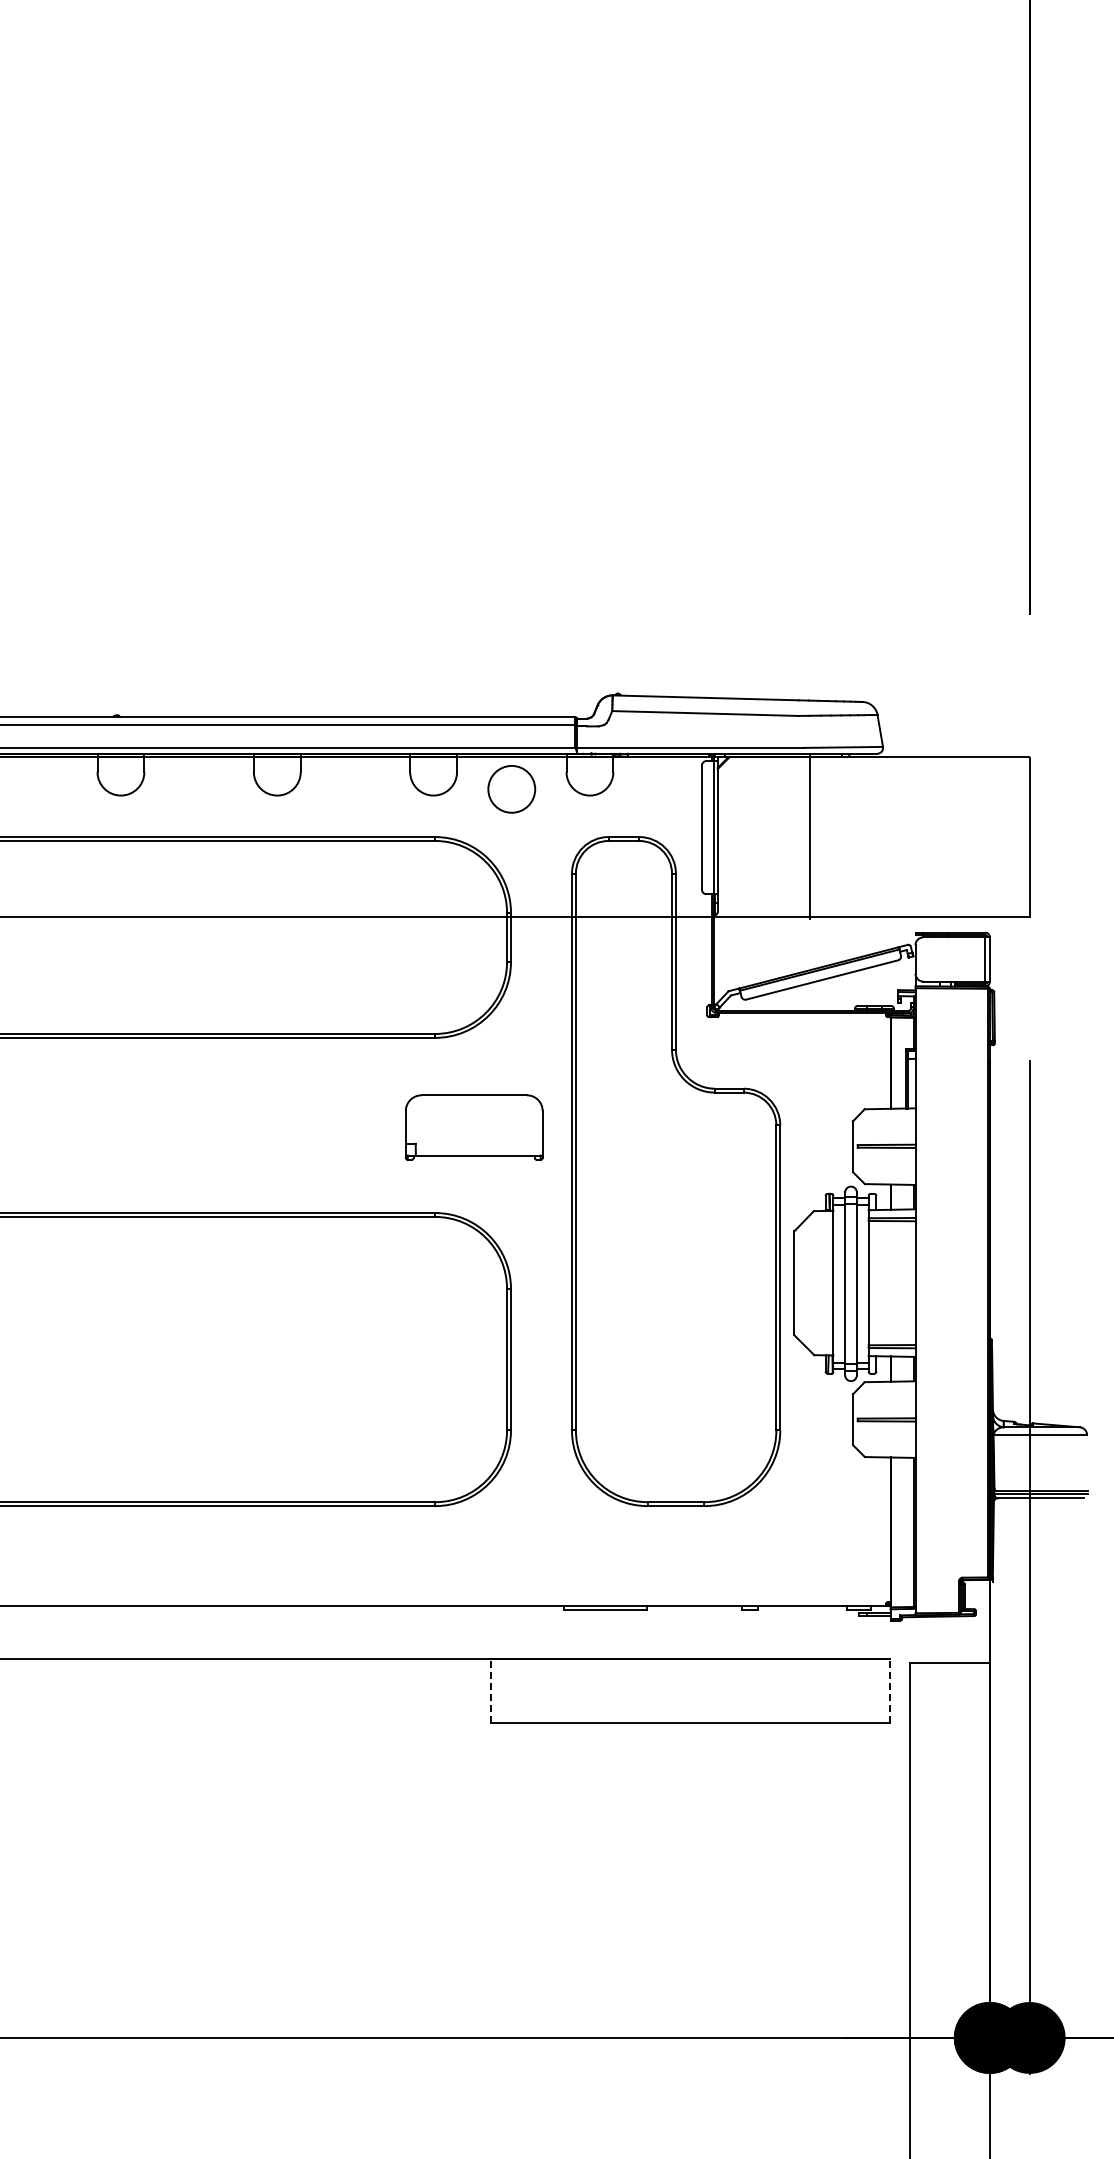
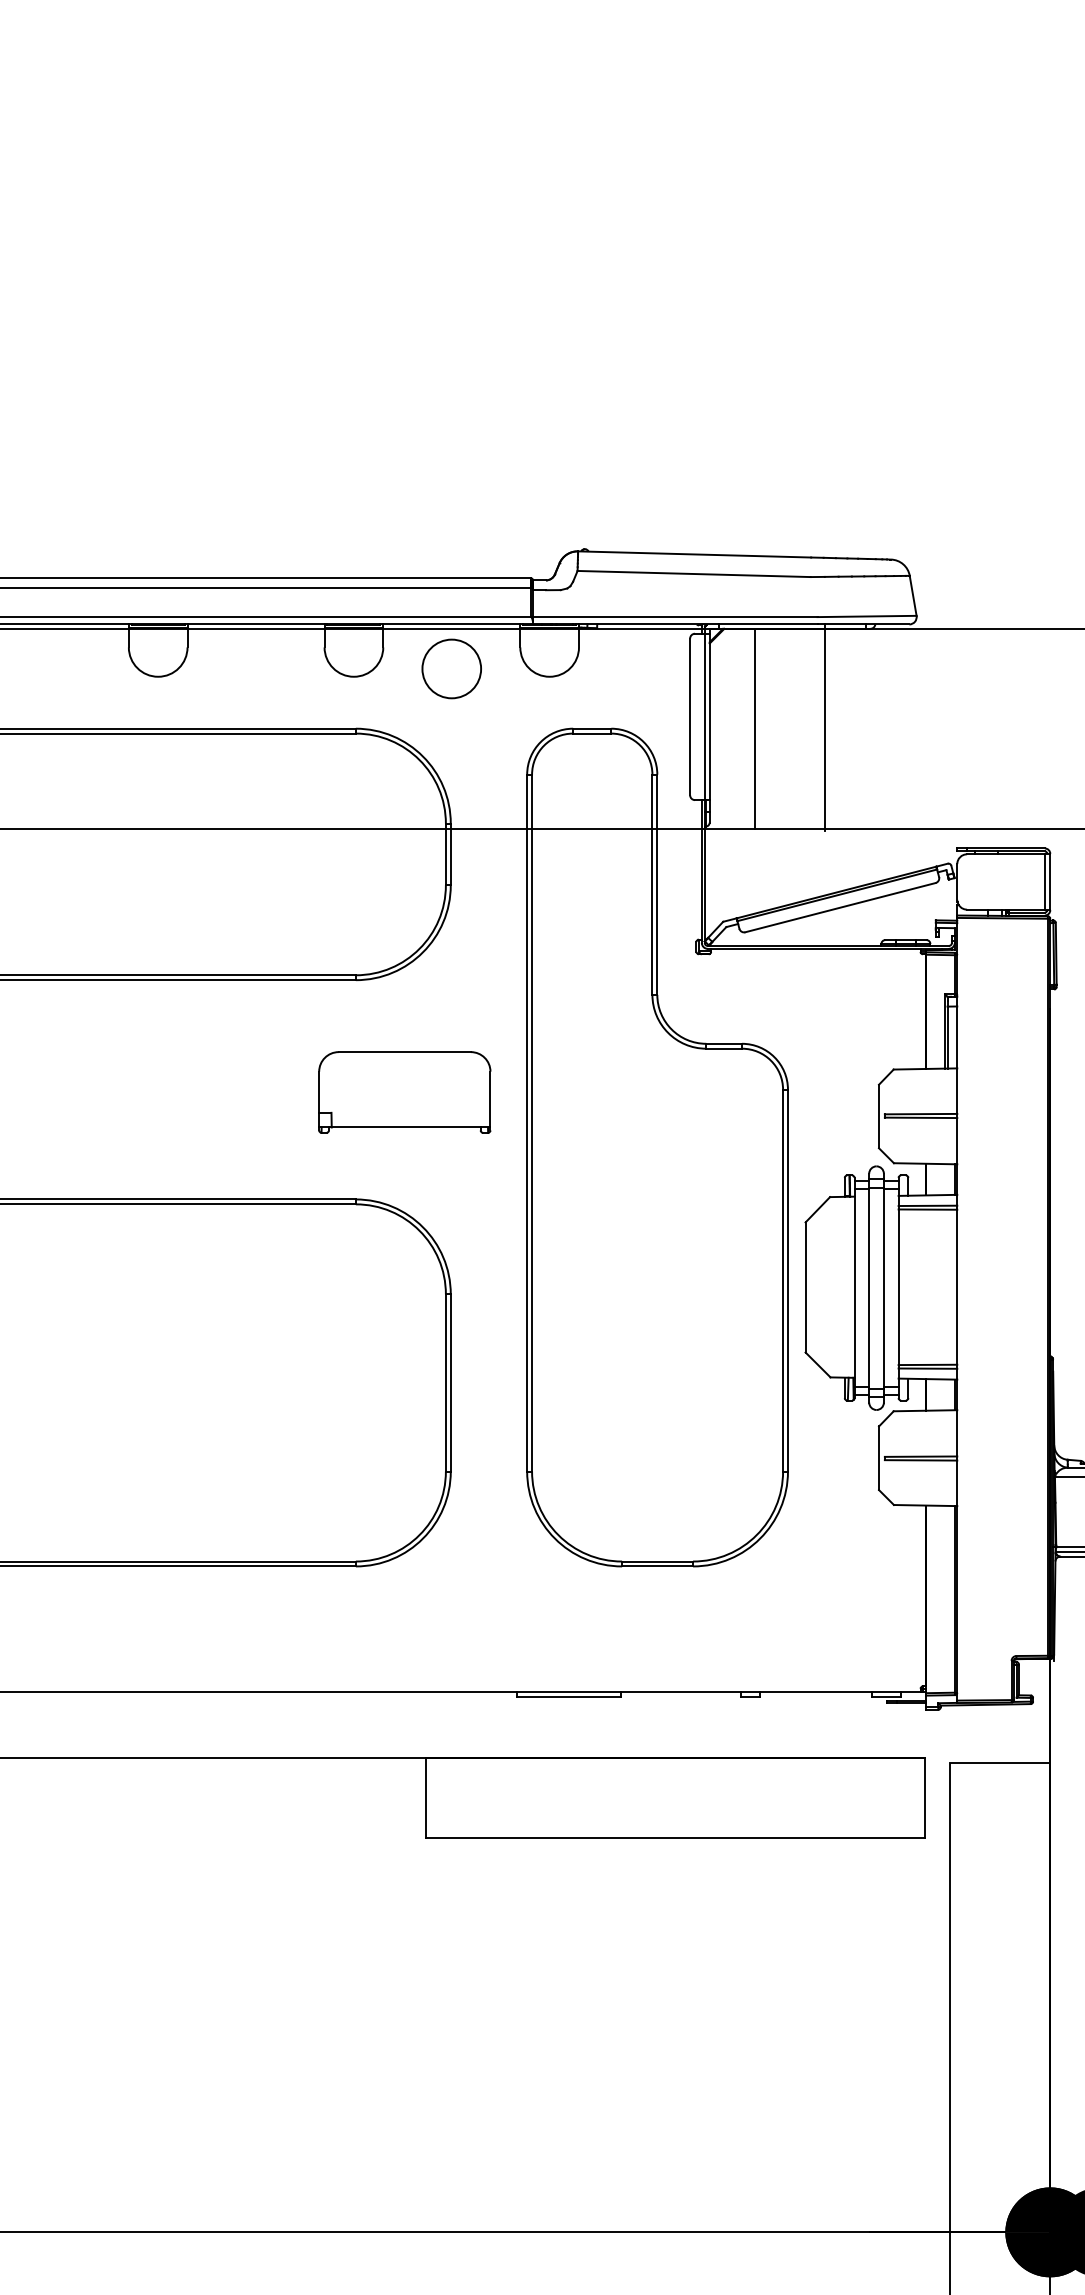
line: (754, 836) -> (755, 728), added
line: (490, 1691) -> (425, 1798), dashed -> solid
line: (889, 1691) -> (924, 1798), dashed -> solid

